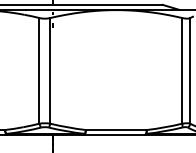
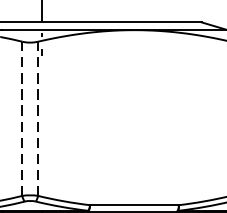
line: (39, 70) -> (22, 118), solid -> dashed
line: (50, 70) -> (38, 118), solid -> dashed

